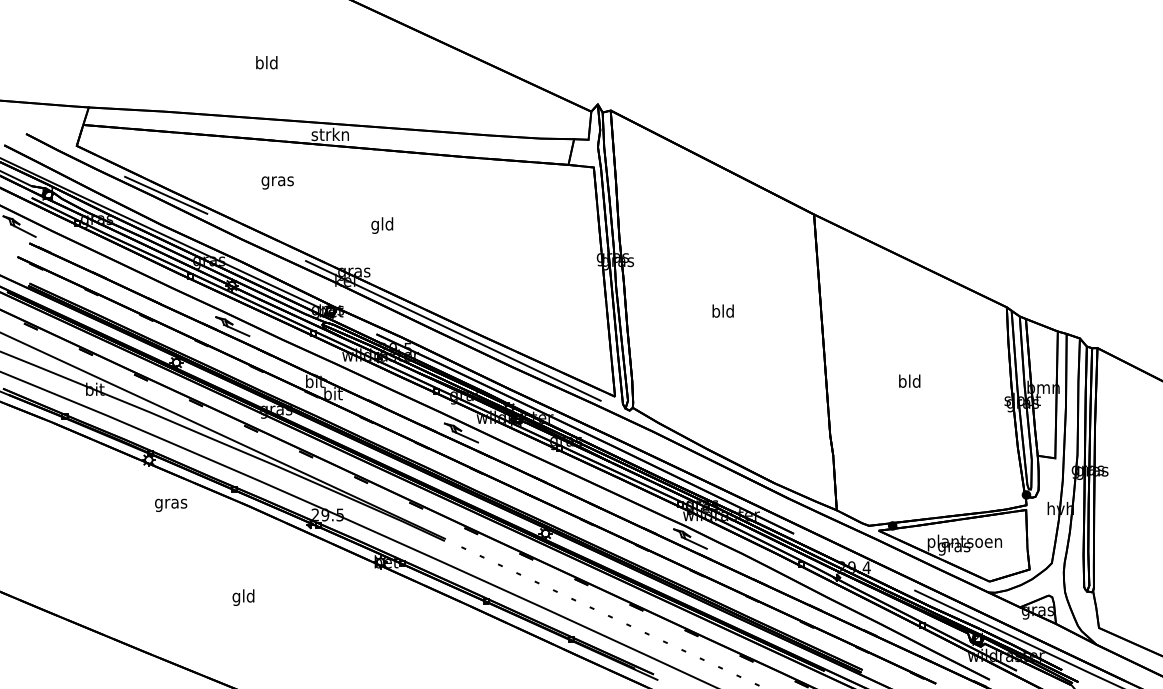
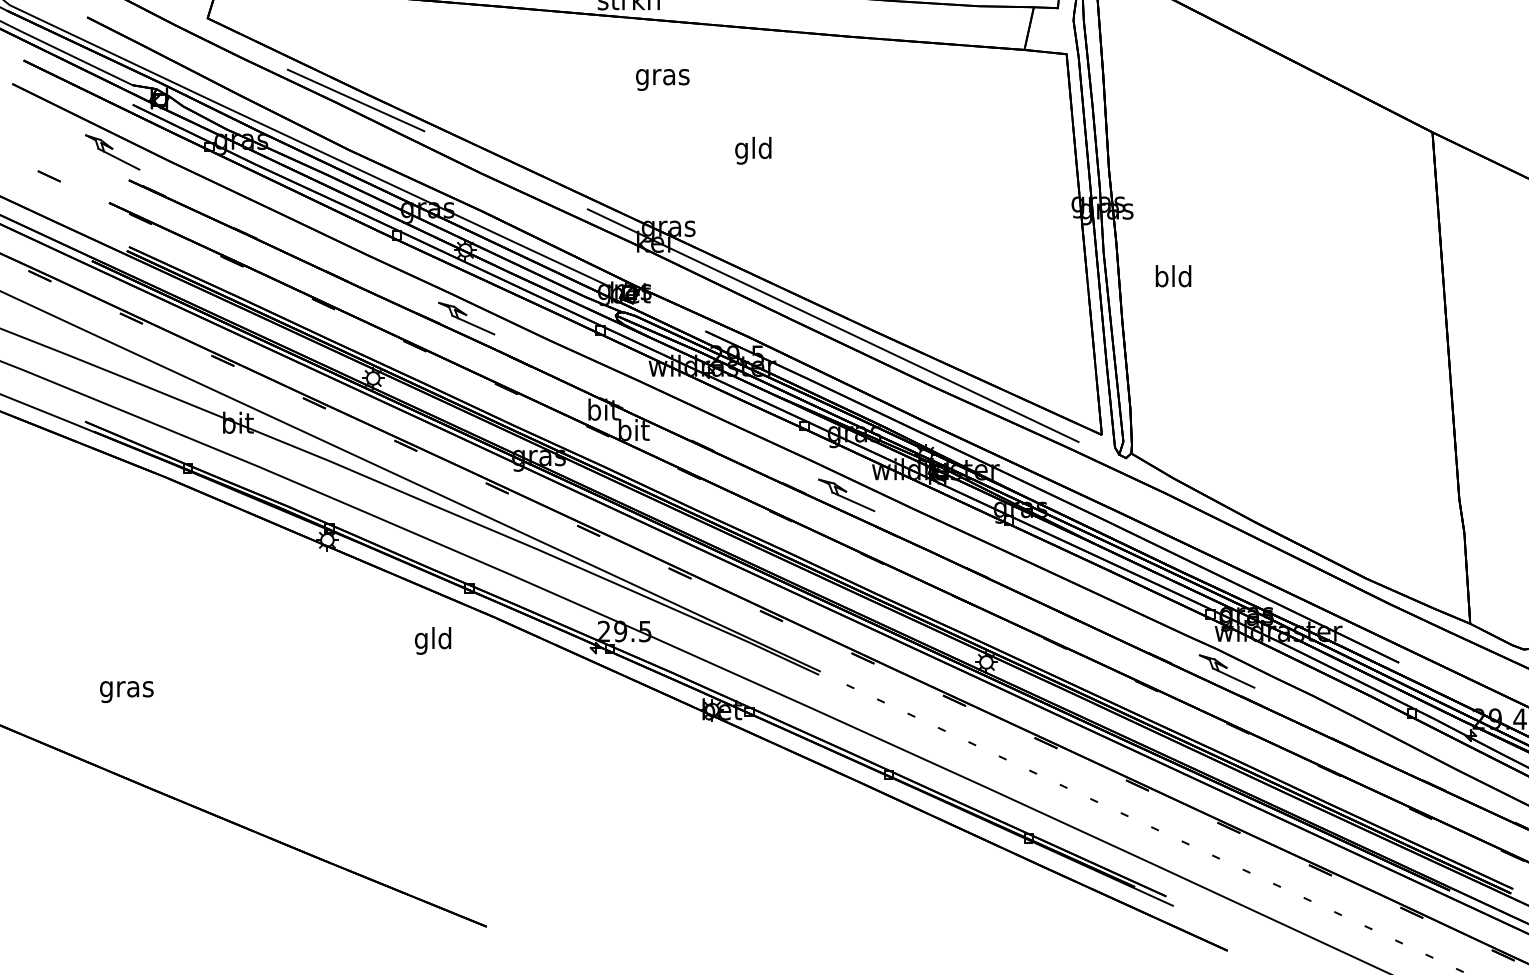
text: (277, 182) -> (662, 79), moved
text: (382, 225) -> (753, 150), moved
text: (722, 310) -> (1172, 275), moved
text: (171, 504) -> (127, 690), moved
text: (243, 597) -> (433, 640), moved

